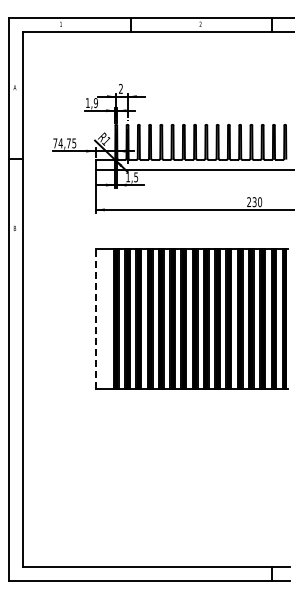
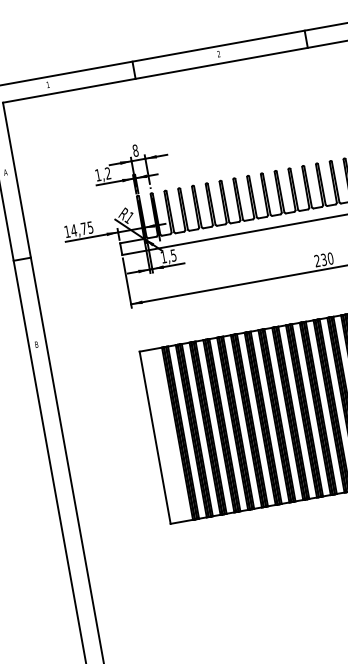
text: (120, 88) -> (134, 150), 2 -> 8
text: (95, 103) -> (107, 174), 1,9 -> 1,2
text: (55, 143) -> (67, 231), 74,75 -> 14,75
line: (95, 318) -> (154, 437), dashed -> solid

